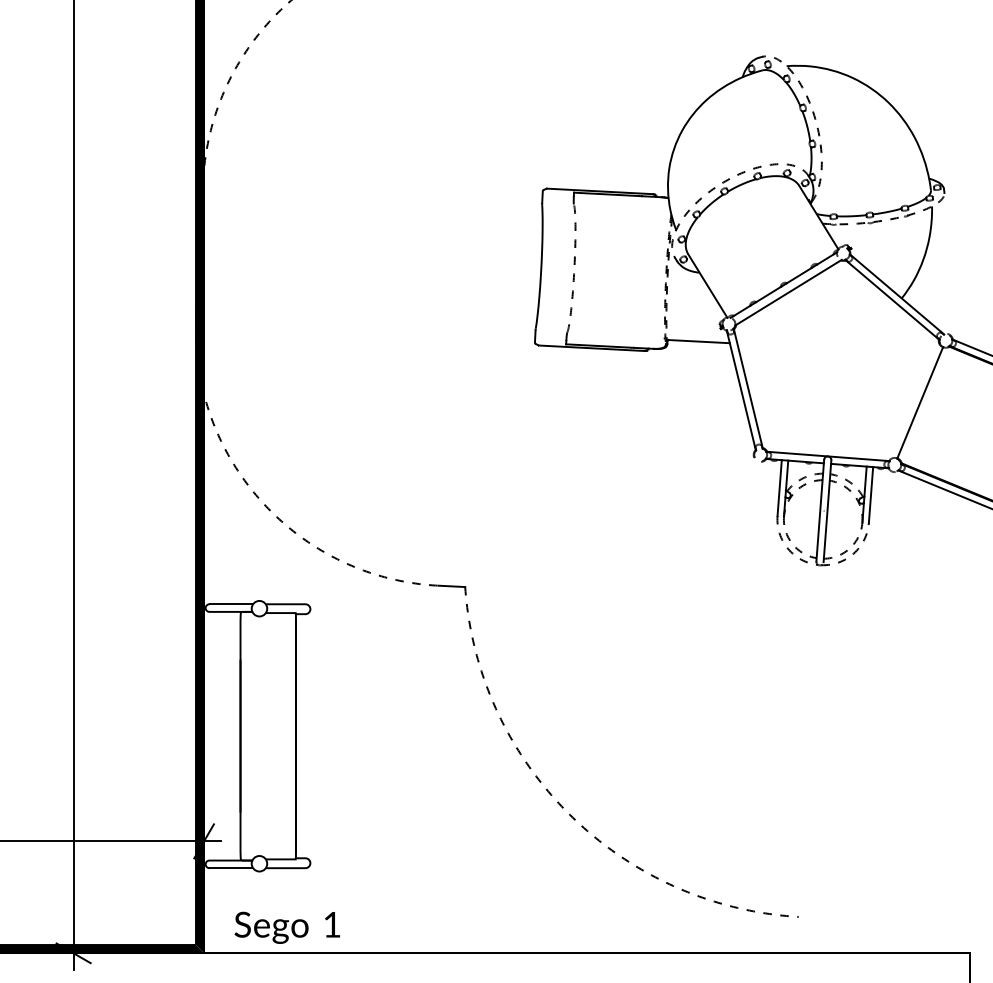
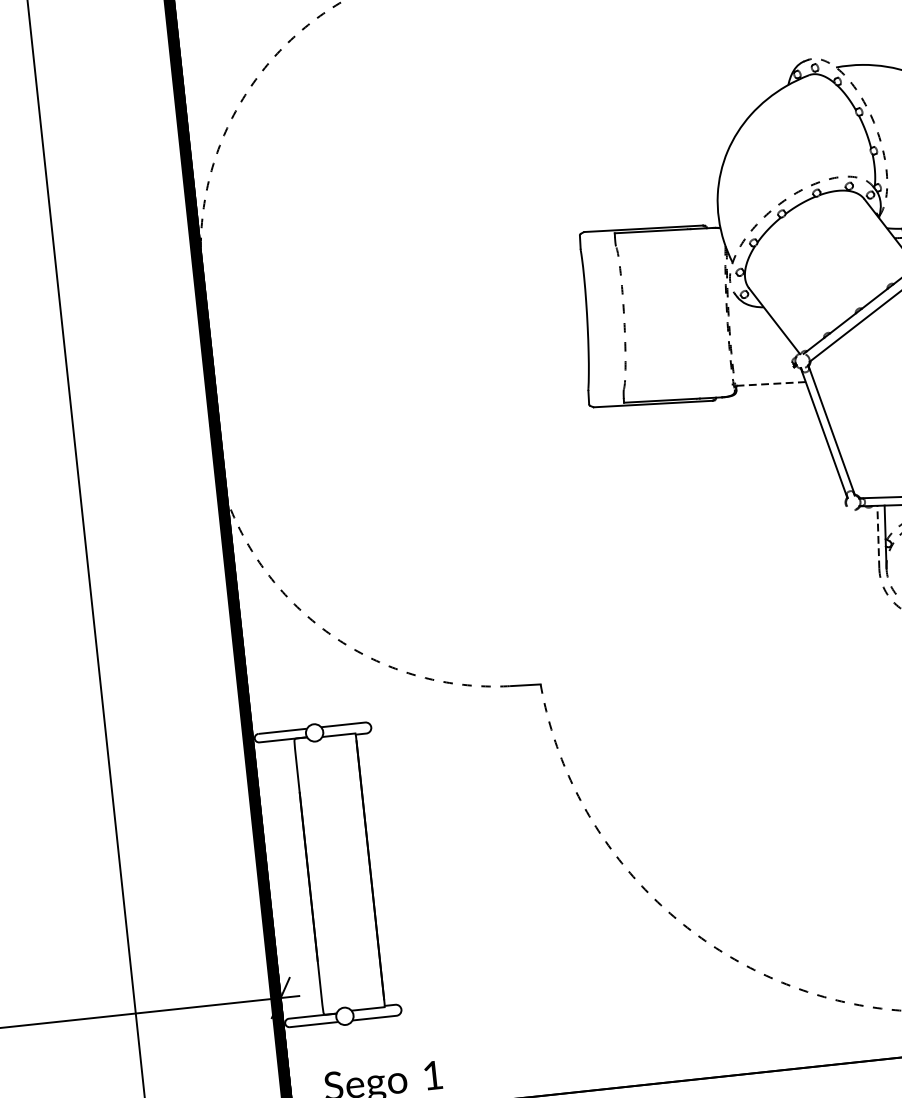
line: (699, 341) -> (771, 383), solid -> dashed
line: (779, 488) -> (878, 537), solid -> dashed

